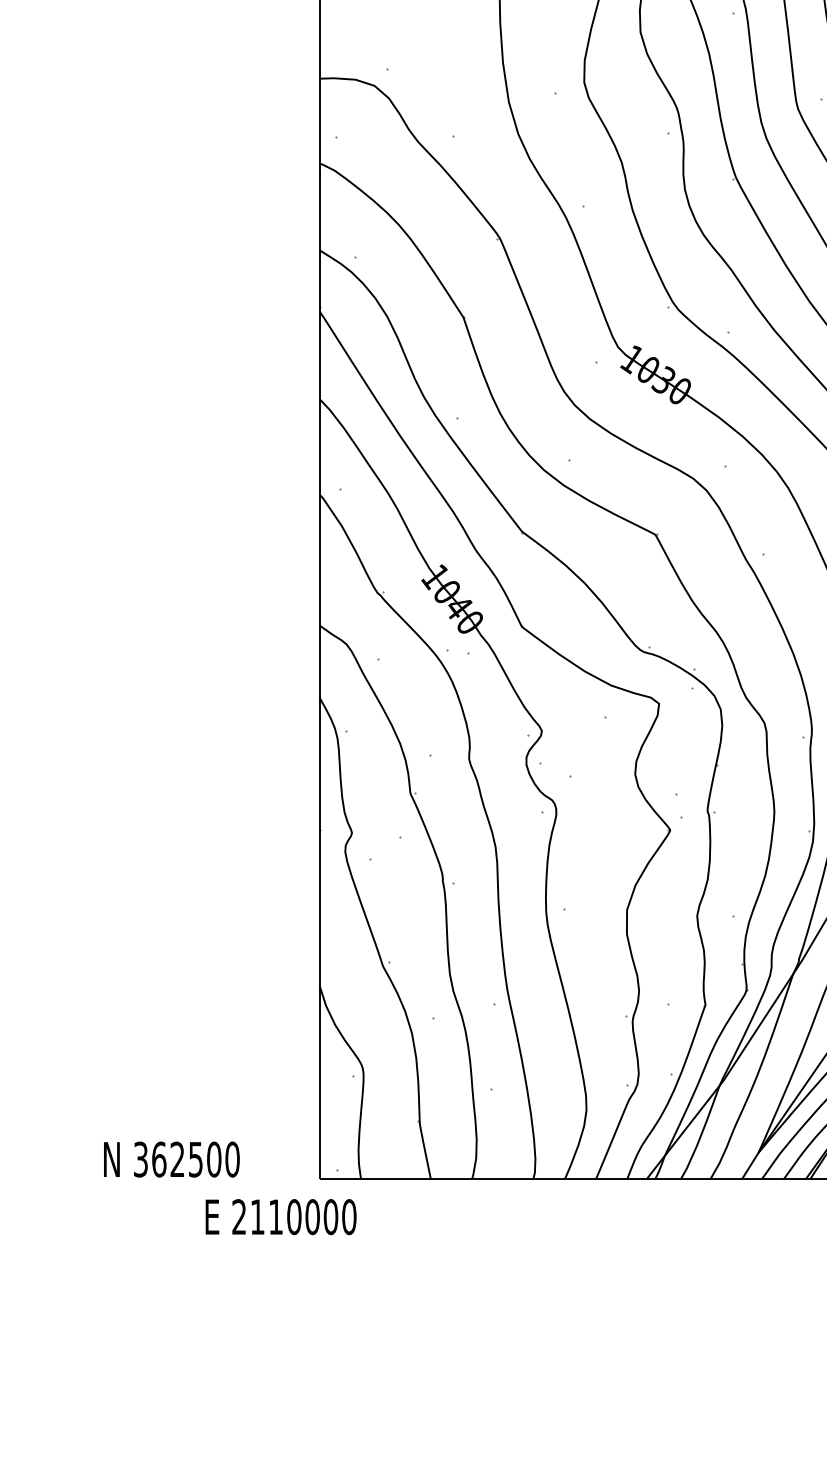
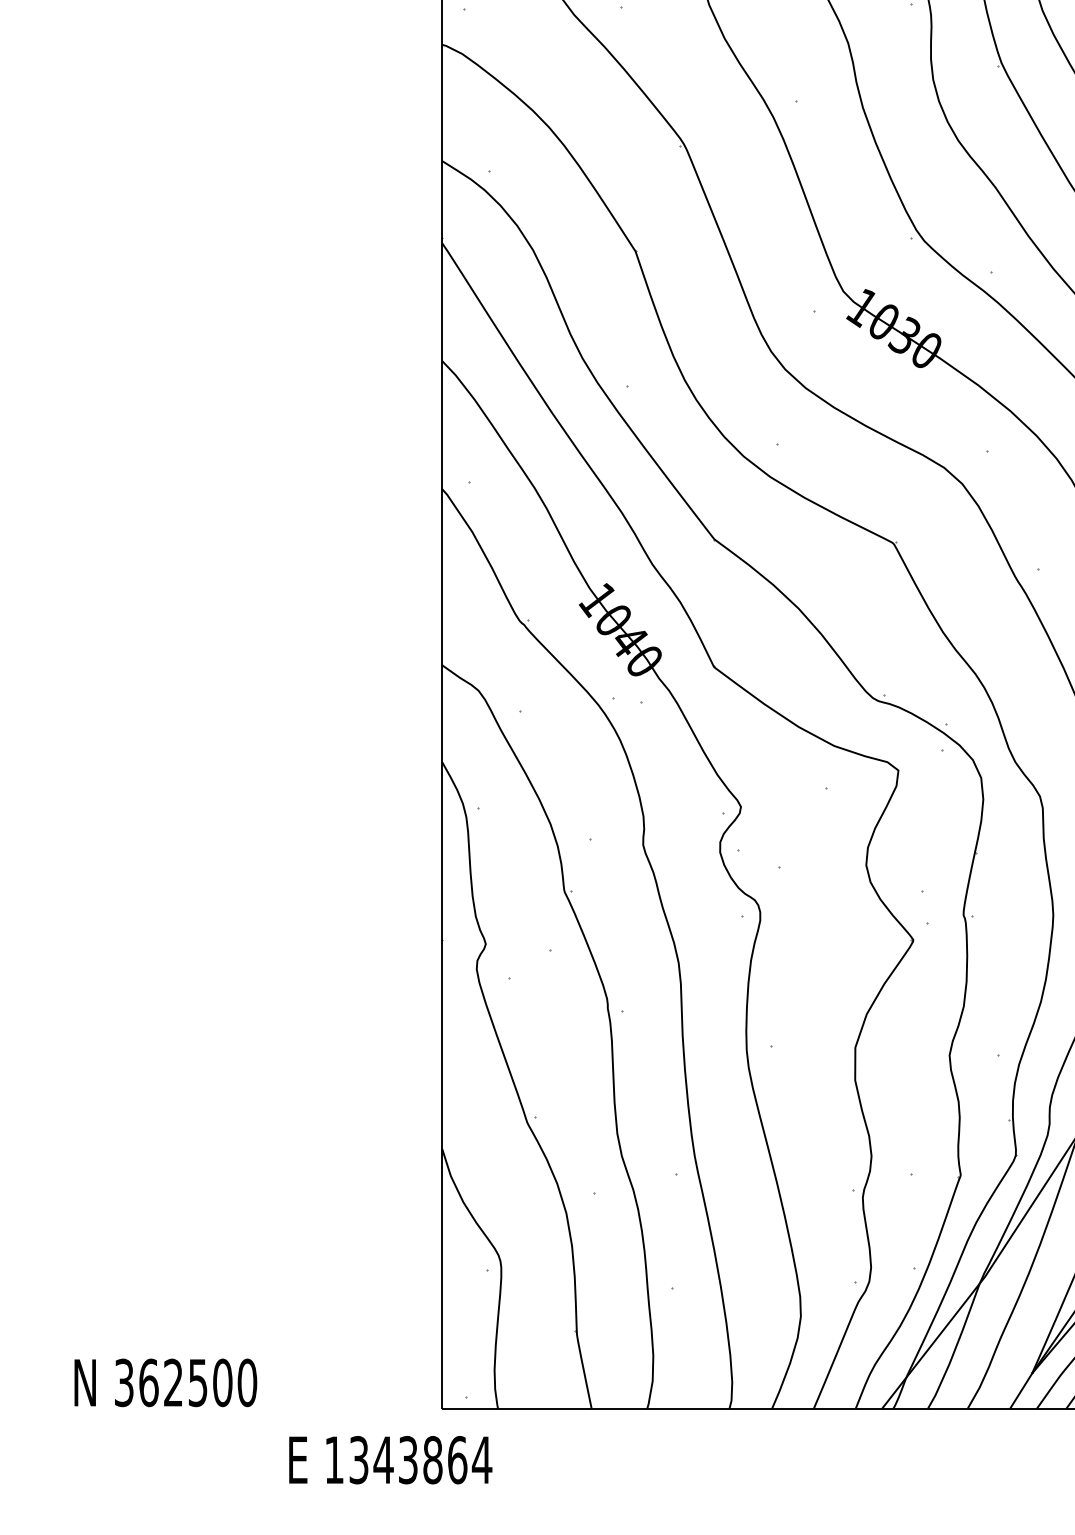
text: (171, 1159) -> (165, 1382), moved
text: (294, 1217) -> (408, 1460), 2110000 -> 1343864

